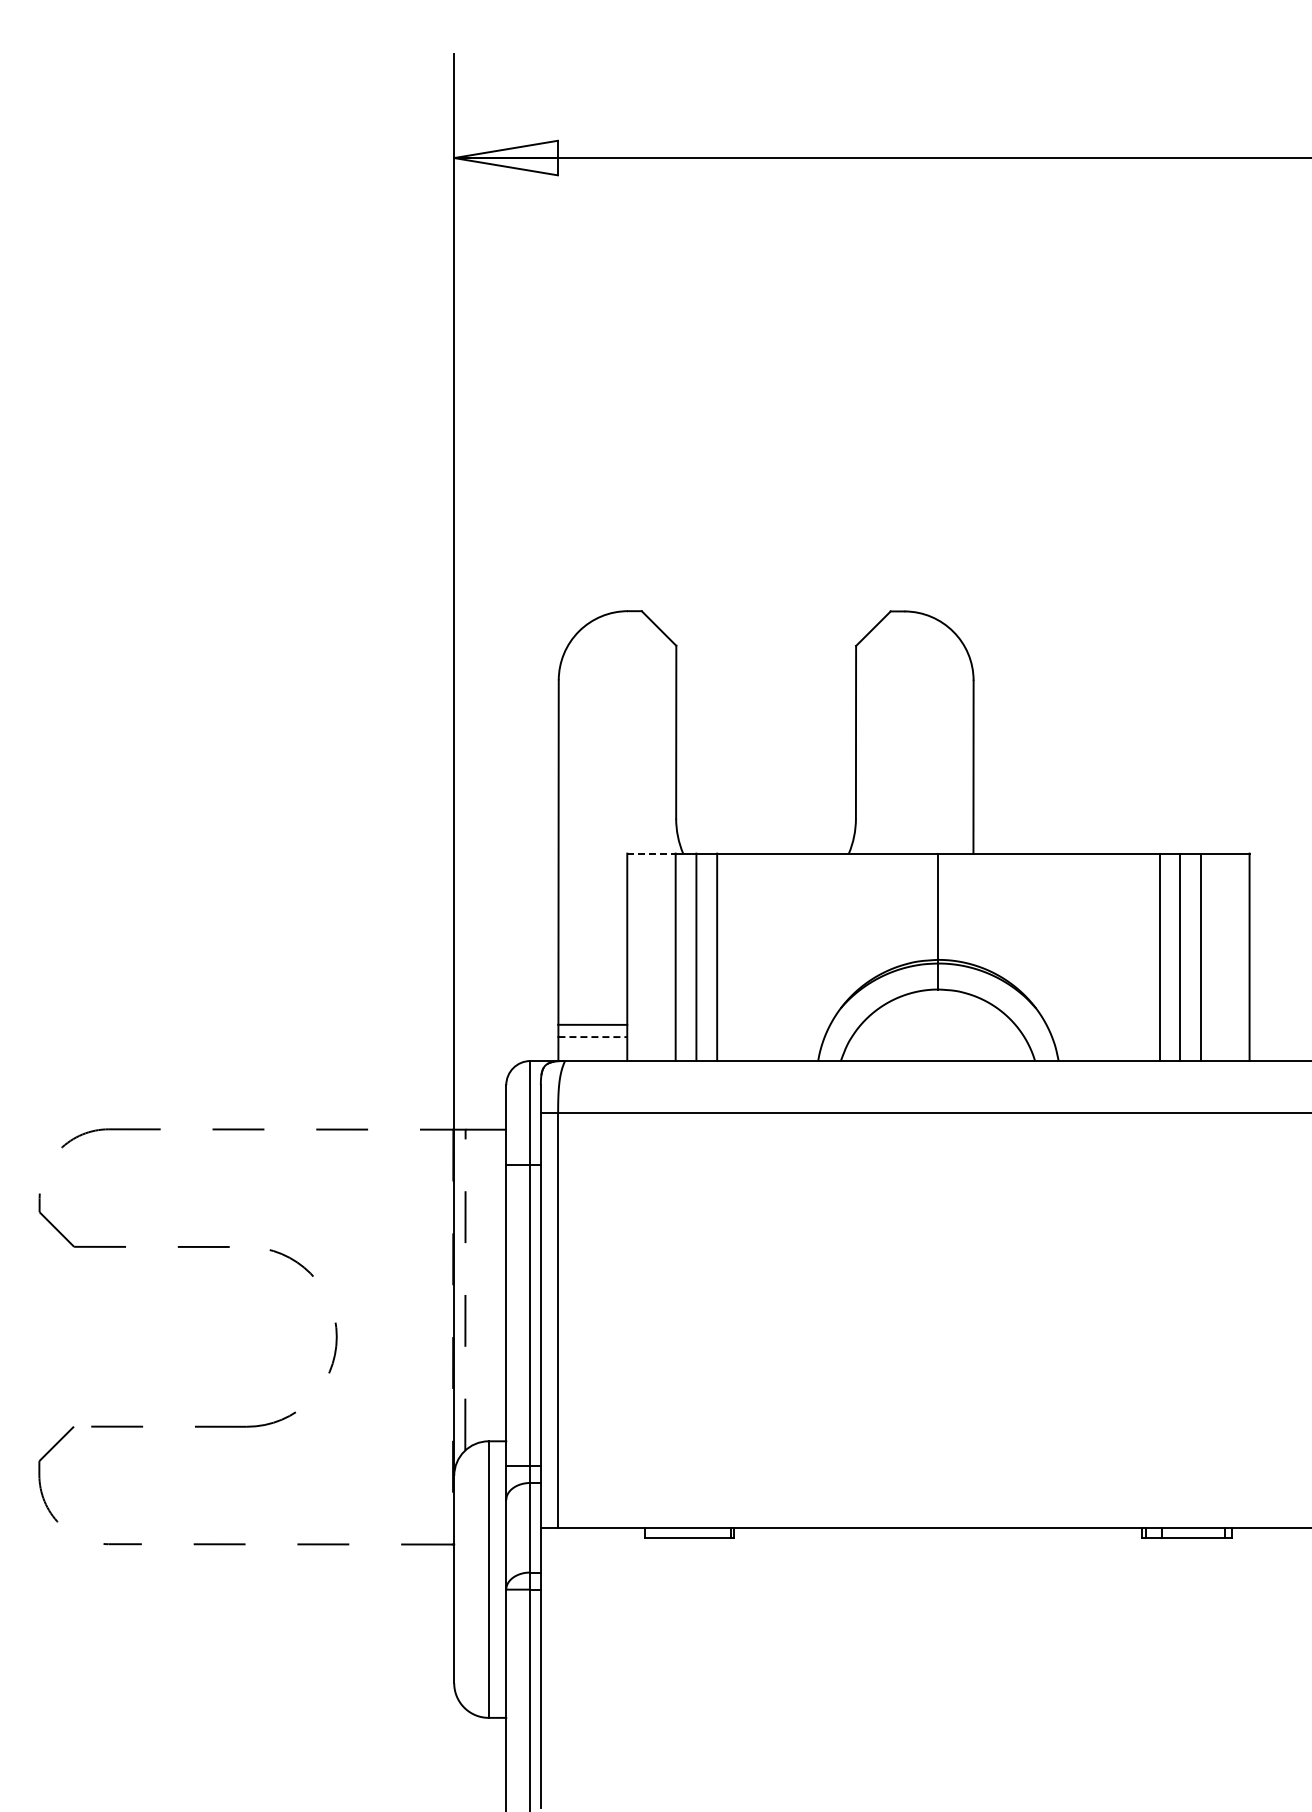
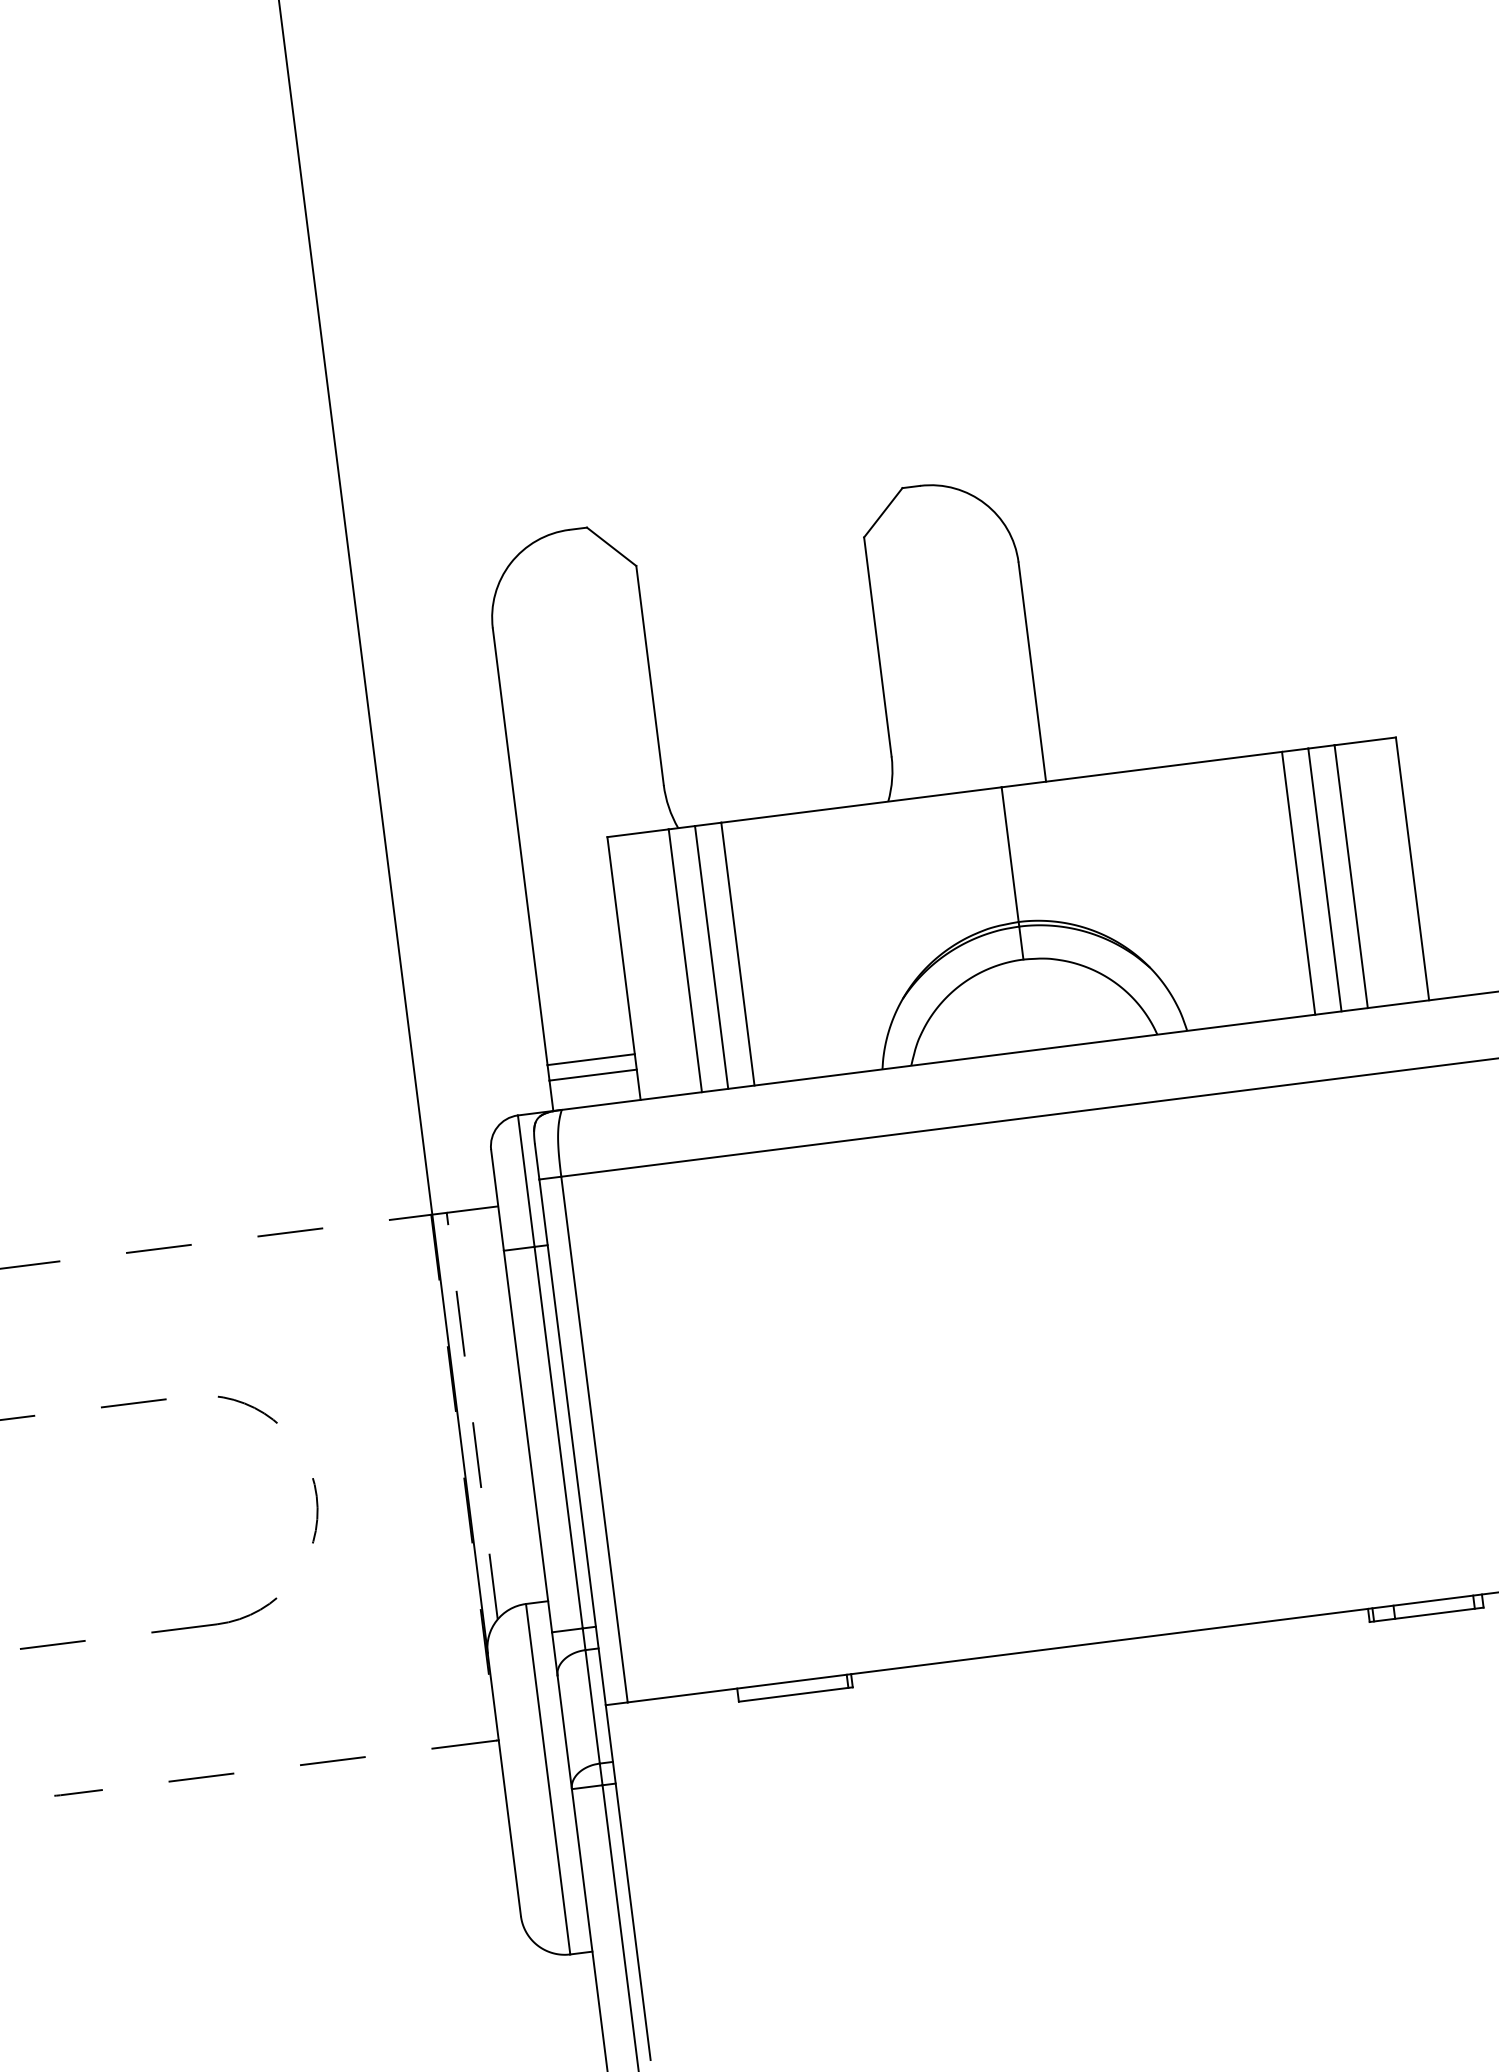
line: (651, 853) -> (638, 833), dashed -> solid
line: (593, 1037) -> (594, 1075), dashed -> solid

